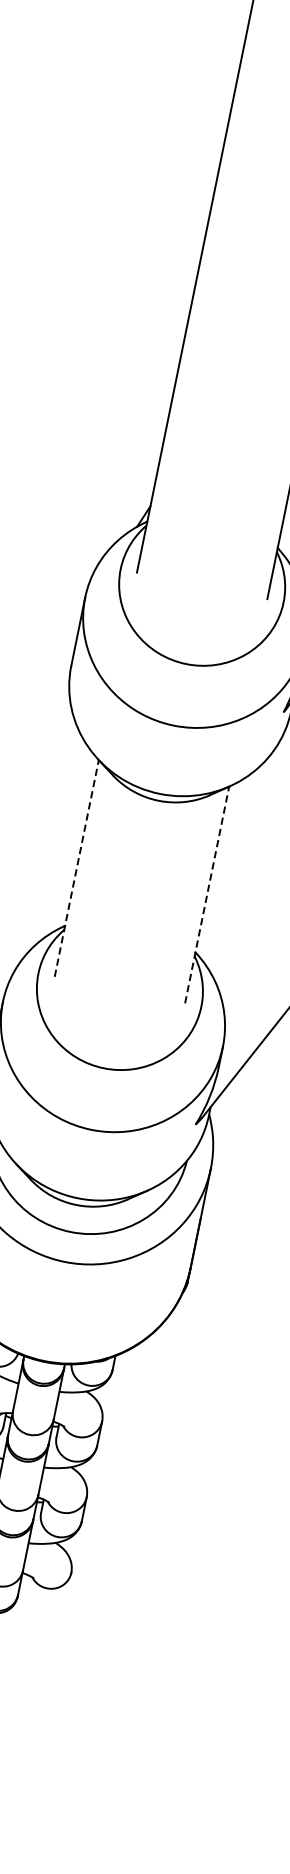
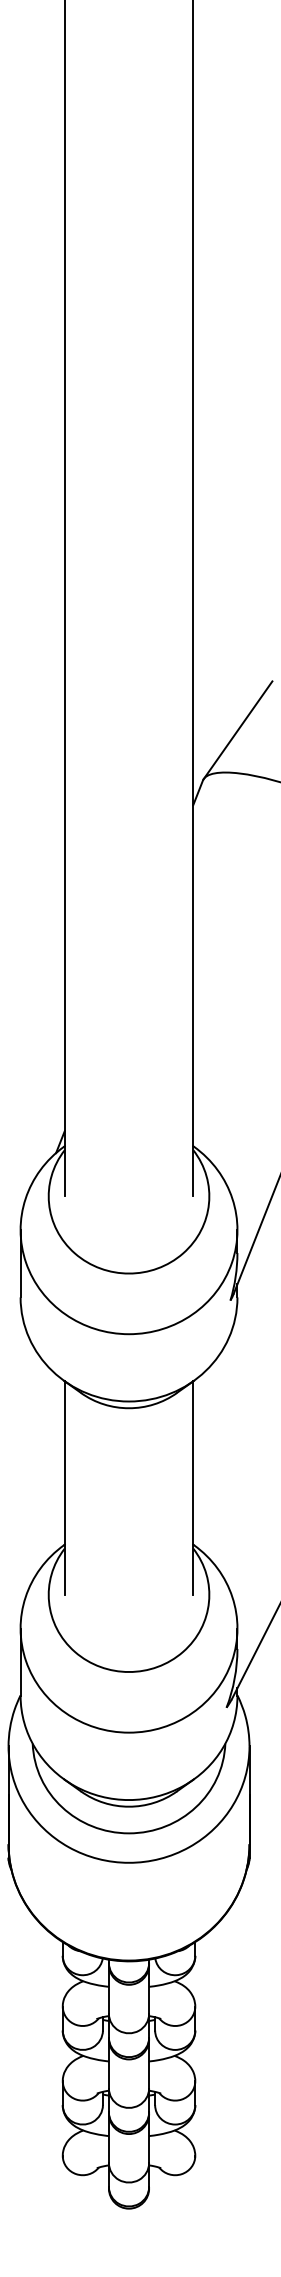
line: (76, 868) -> (64, 1488), dashed -> solid
line: (207, 895) -> (193, 1488), dashed -> solid

